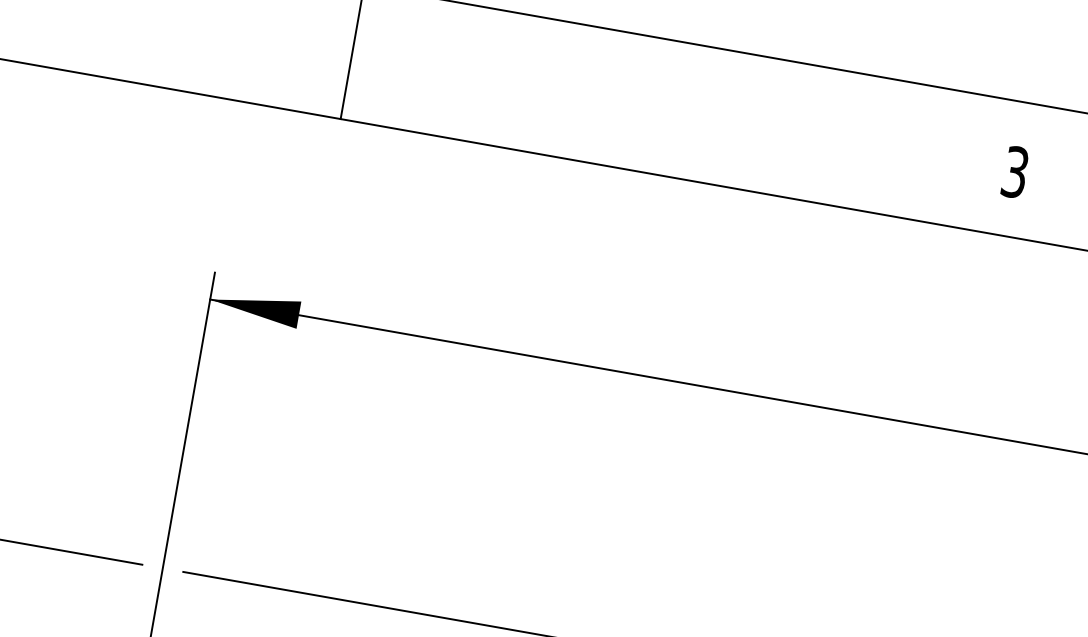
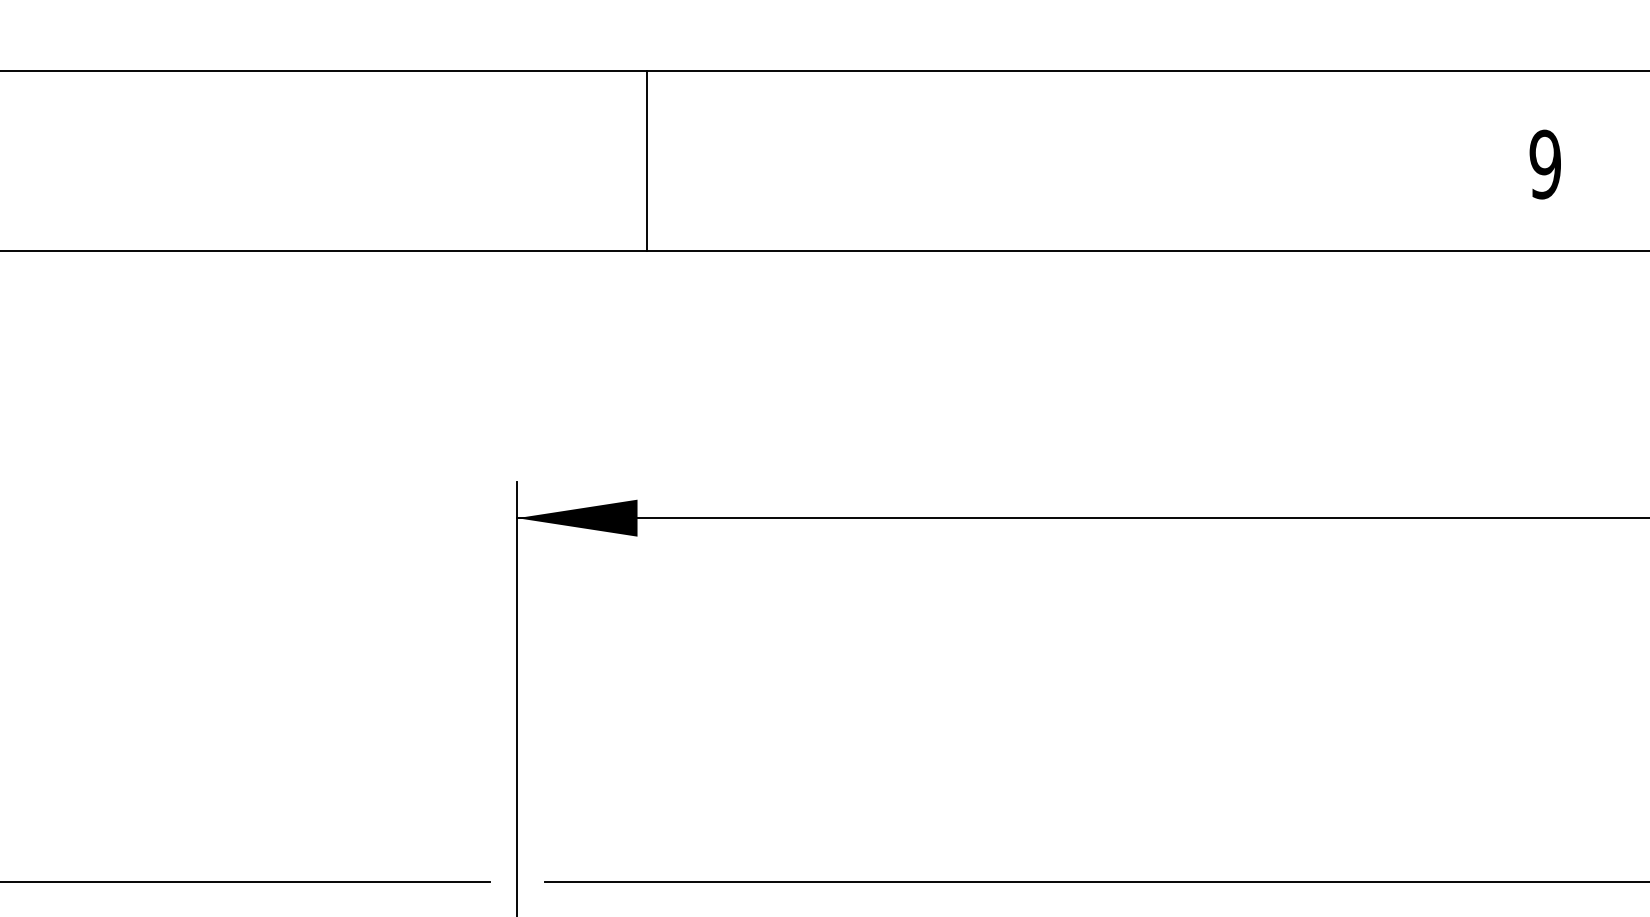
text: (1014, 172) -> (1544, 164), 3 -> 9

